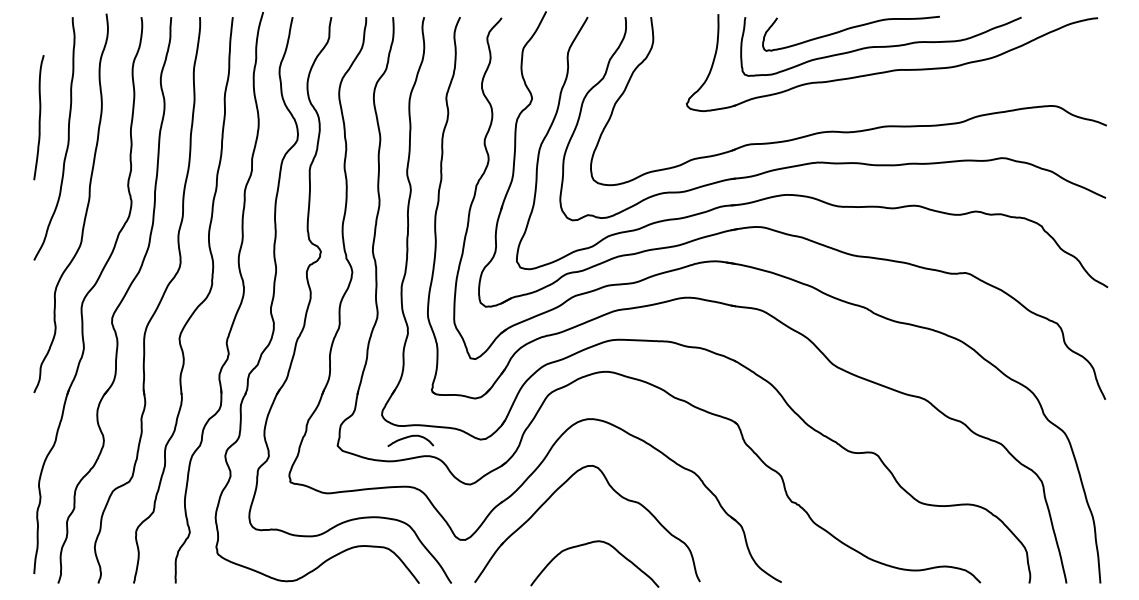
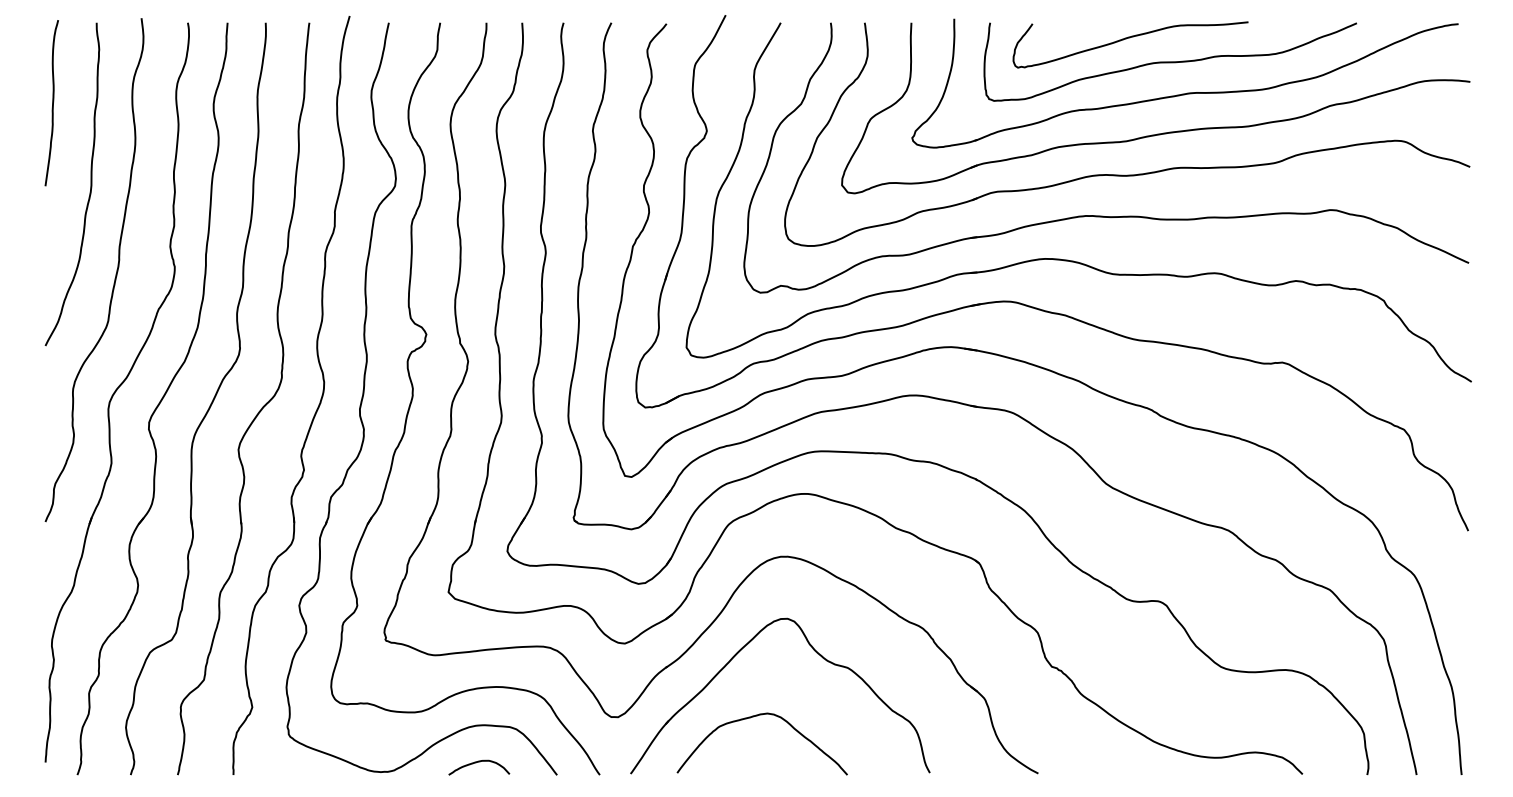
part: (875, 99) -> (1162, 132), added
curve: (39, 117) -> (52, 102), moved
curve: (410, 437) -> (478, 763), moved
curve: (588, 544) -> (753, 717), moved

